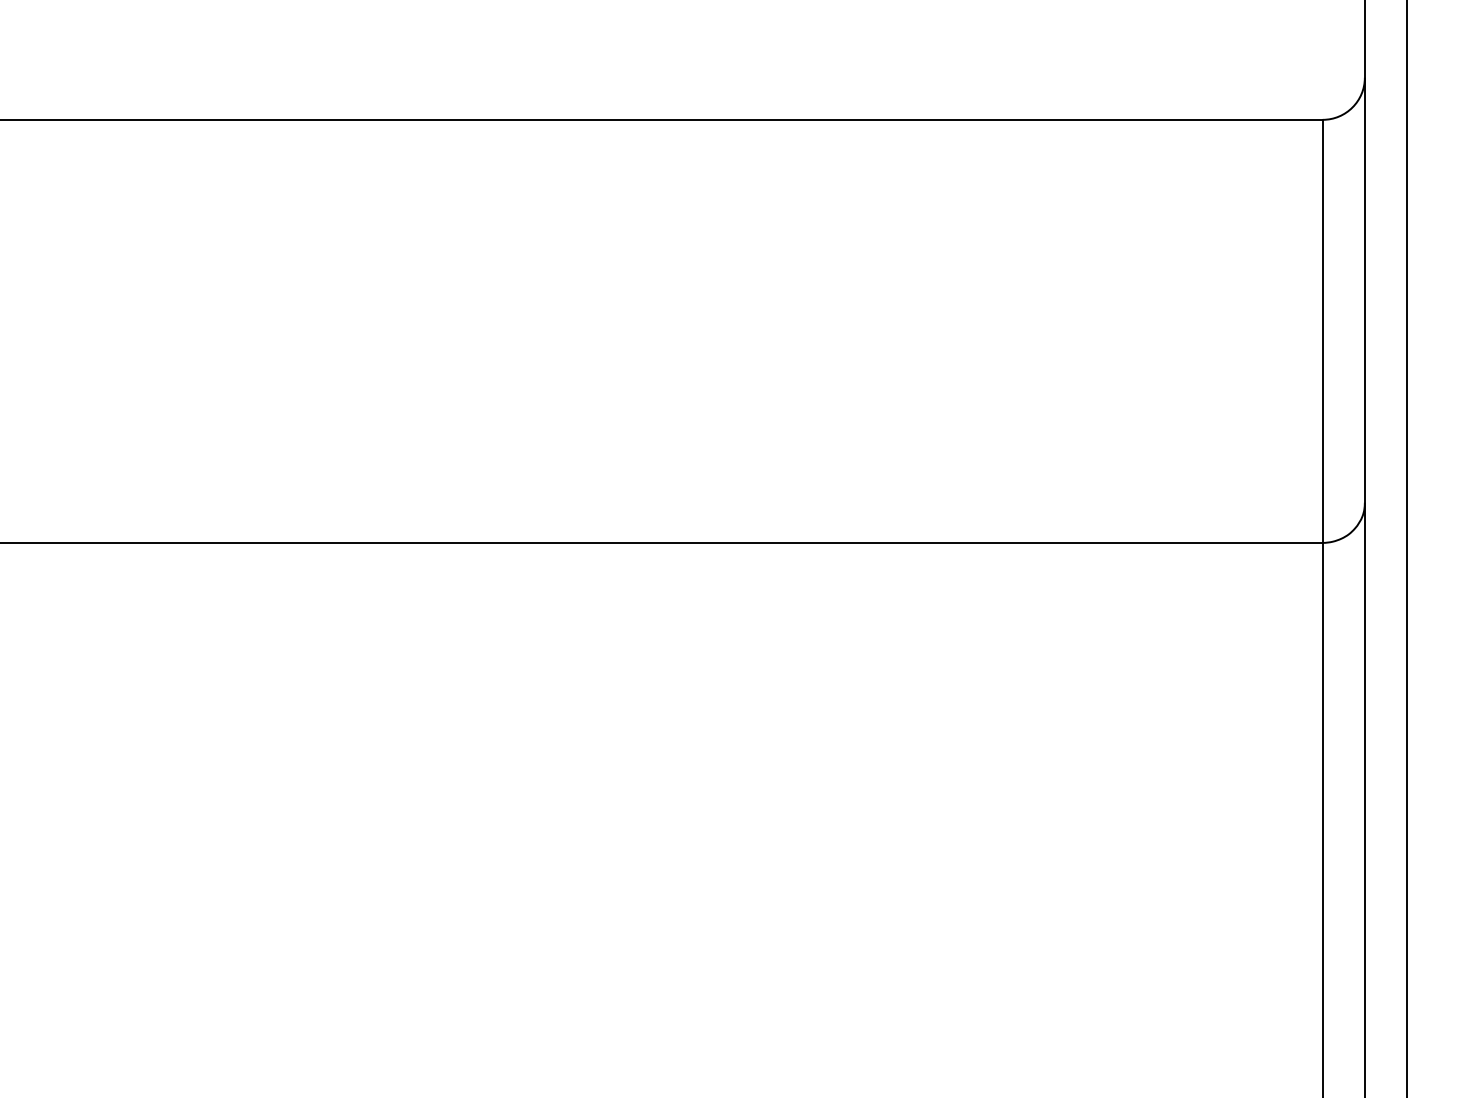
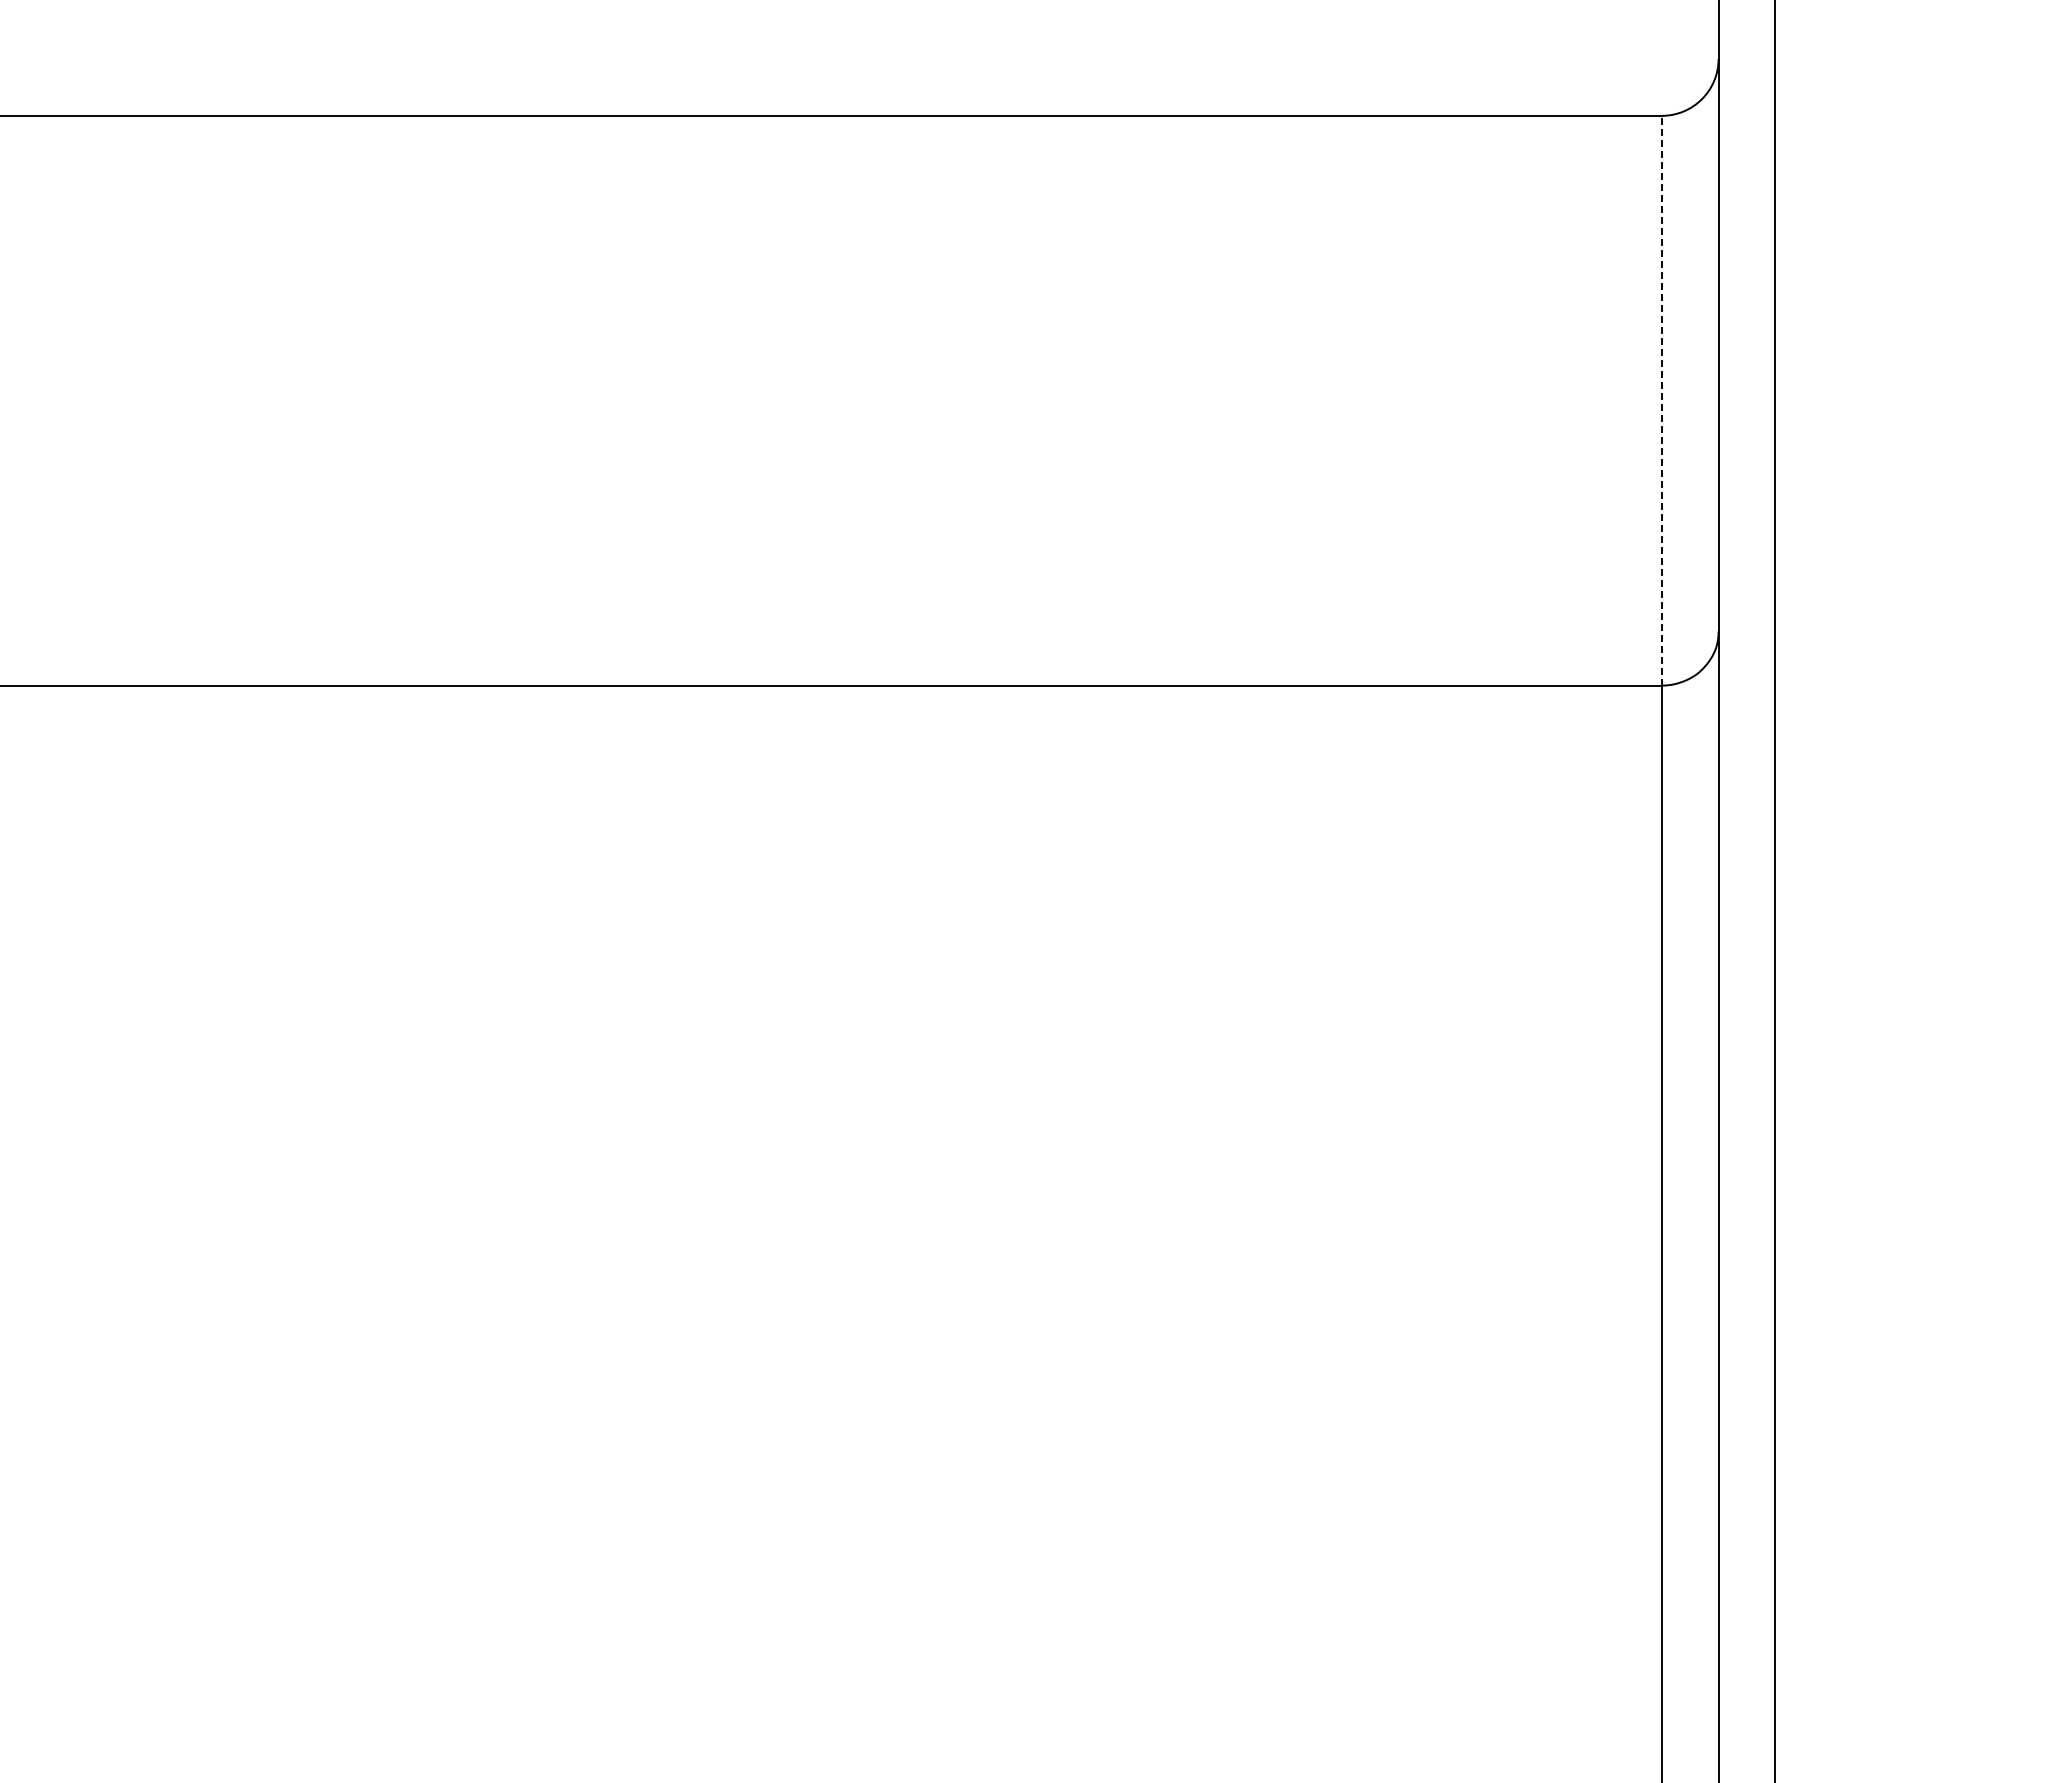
line: (1322, 331) -> (1661, 400), solid -> dashed

